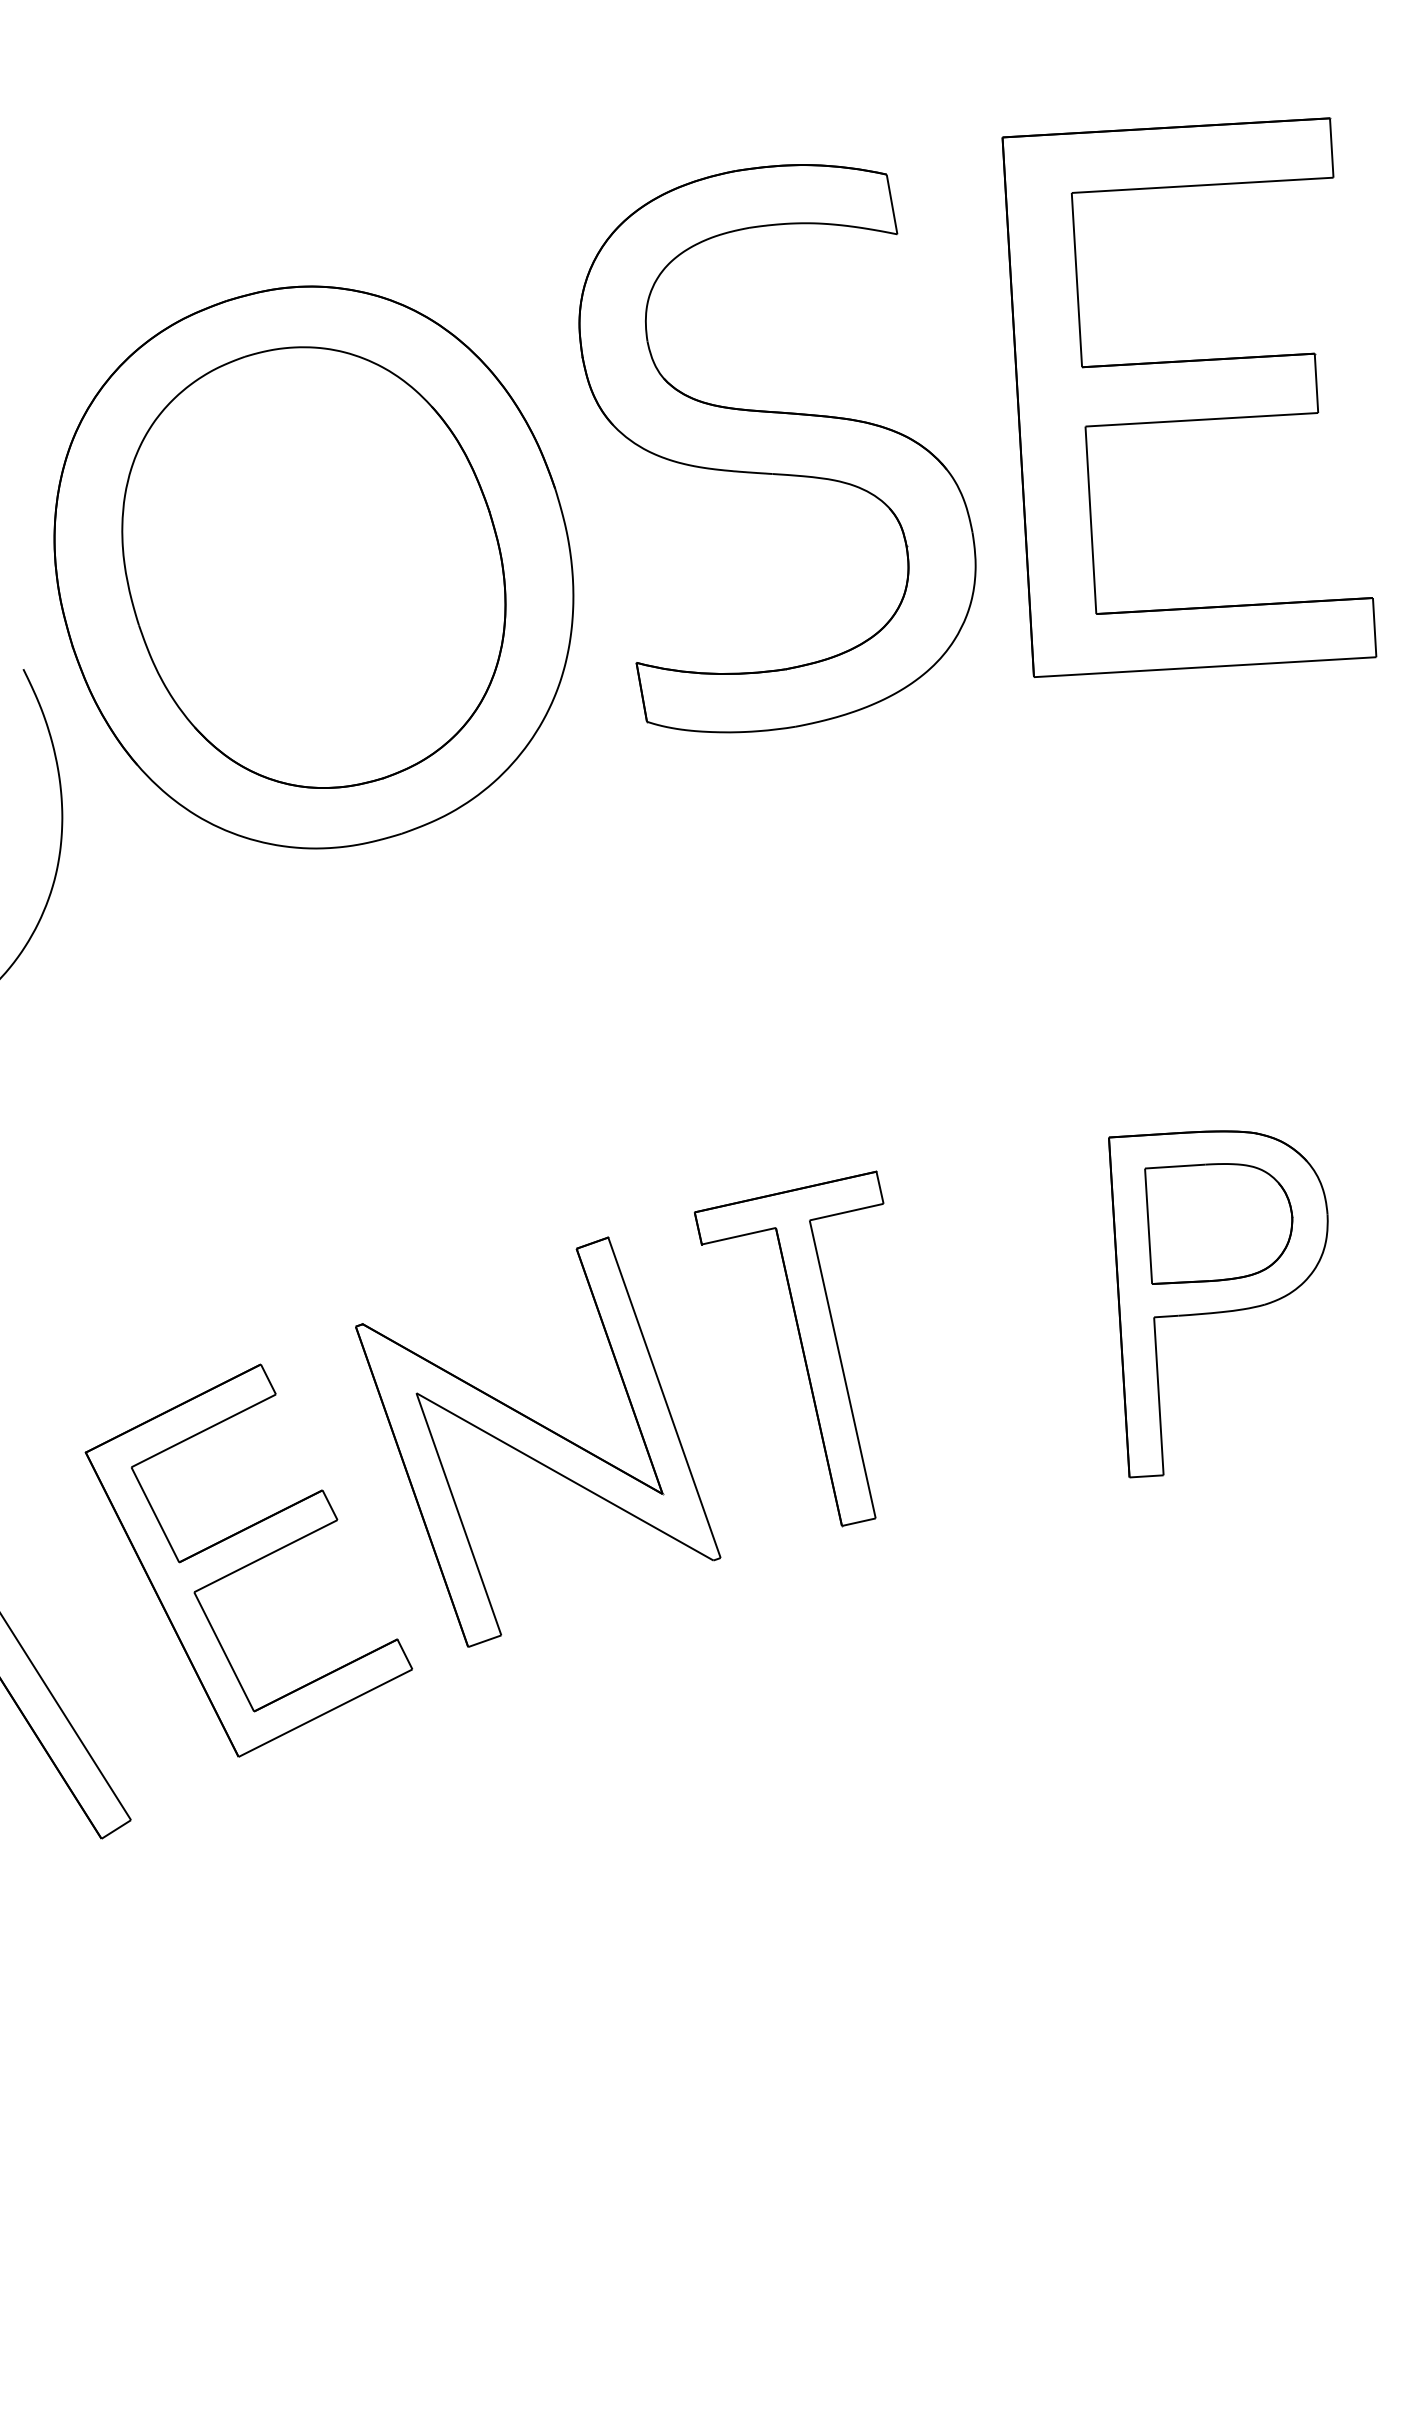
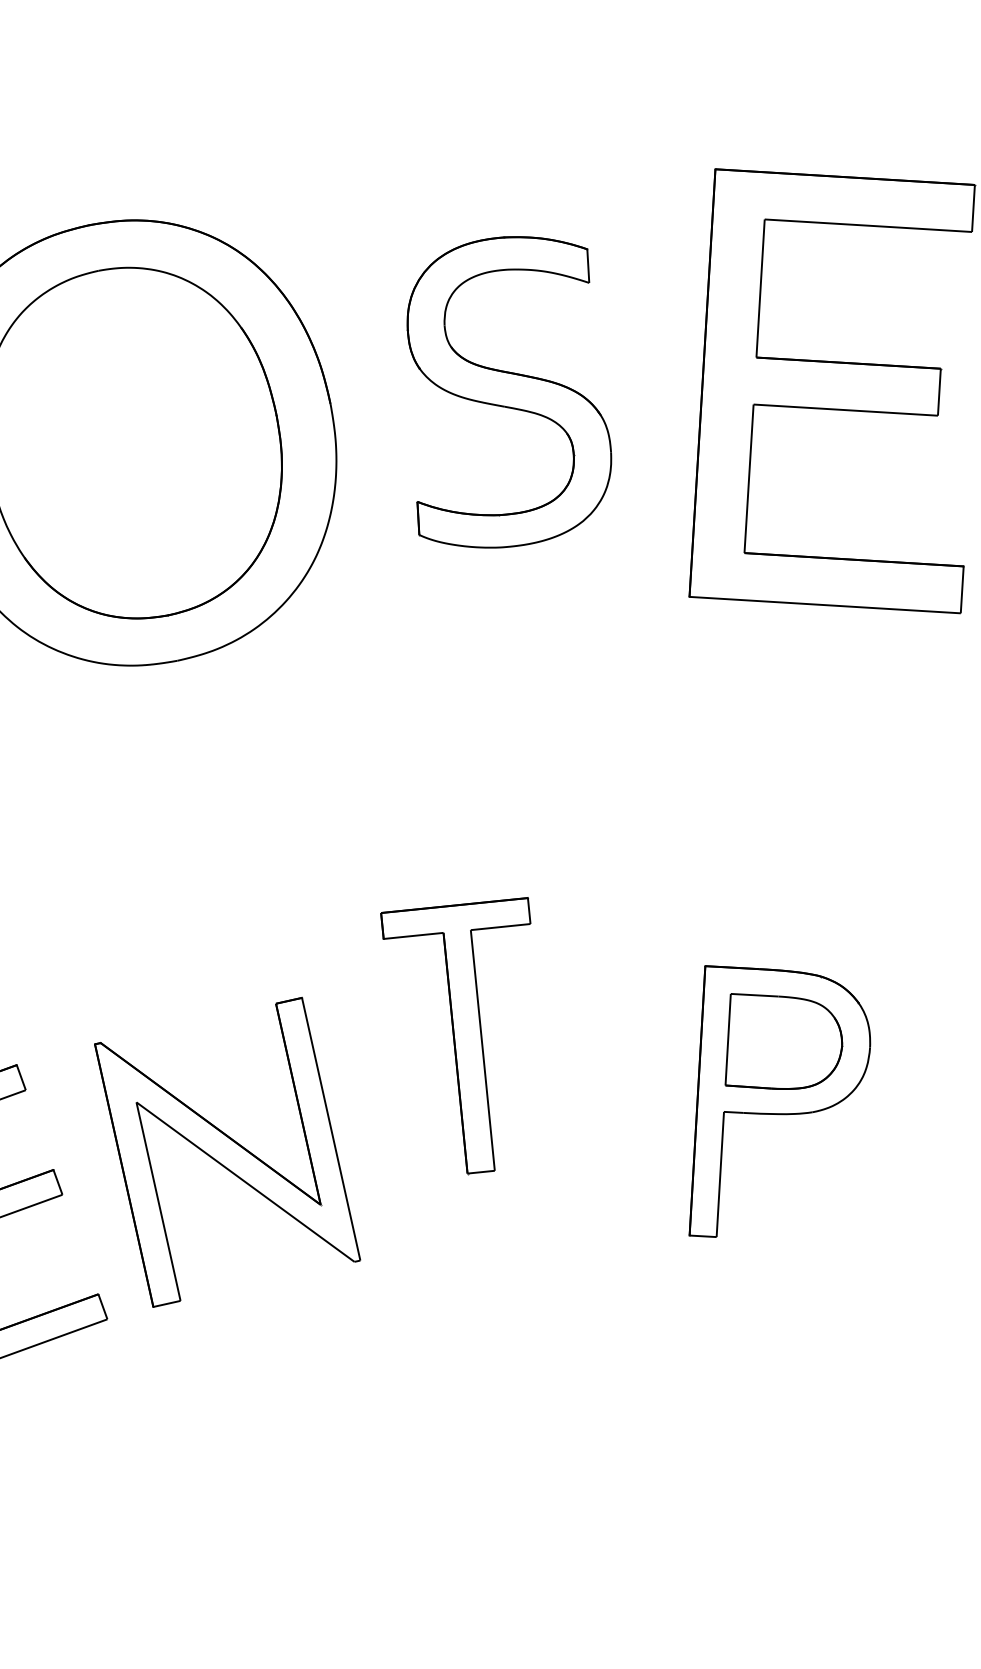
part: (777, 448) -> (509, 392), size x0.7
part: (800, 1344) -> (451, 1026), moved

